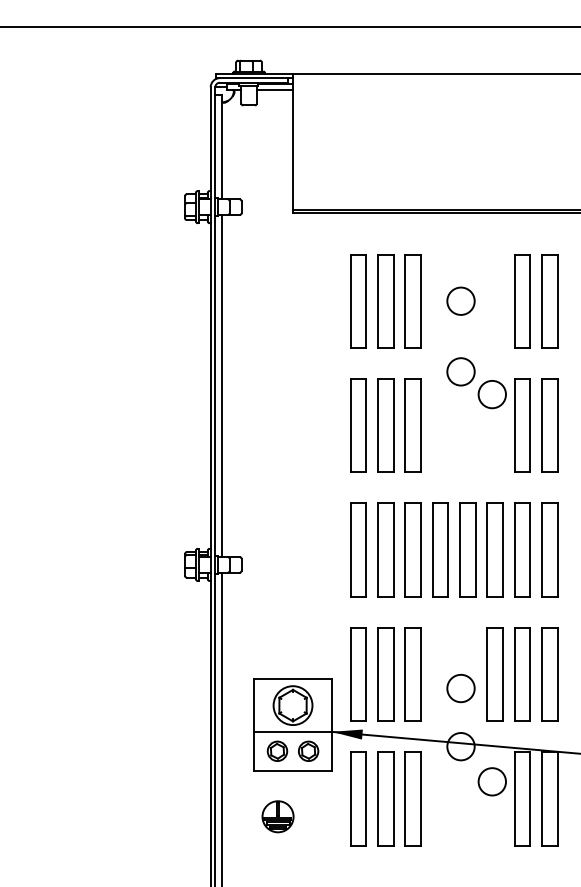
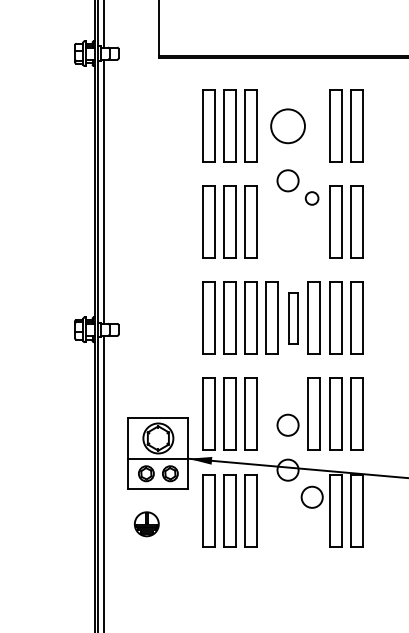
circle: (460, 300) -> (287, 125), size x1.6
circle: (491, 394) -> (311, 198), size x0.6
part: (467, 549) -> (293, 317), size x0.7

